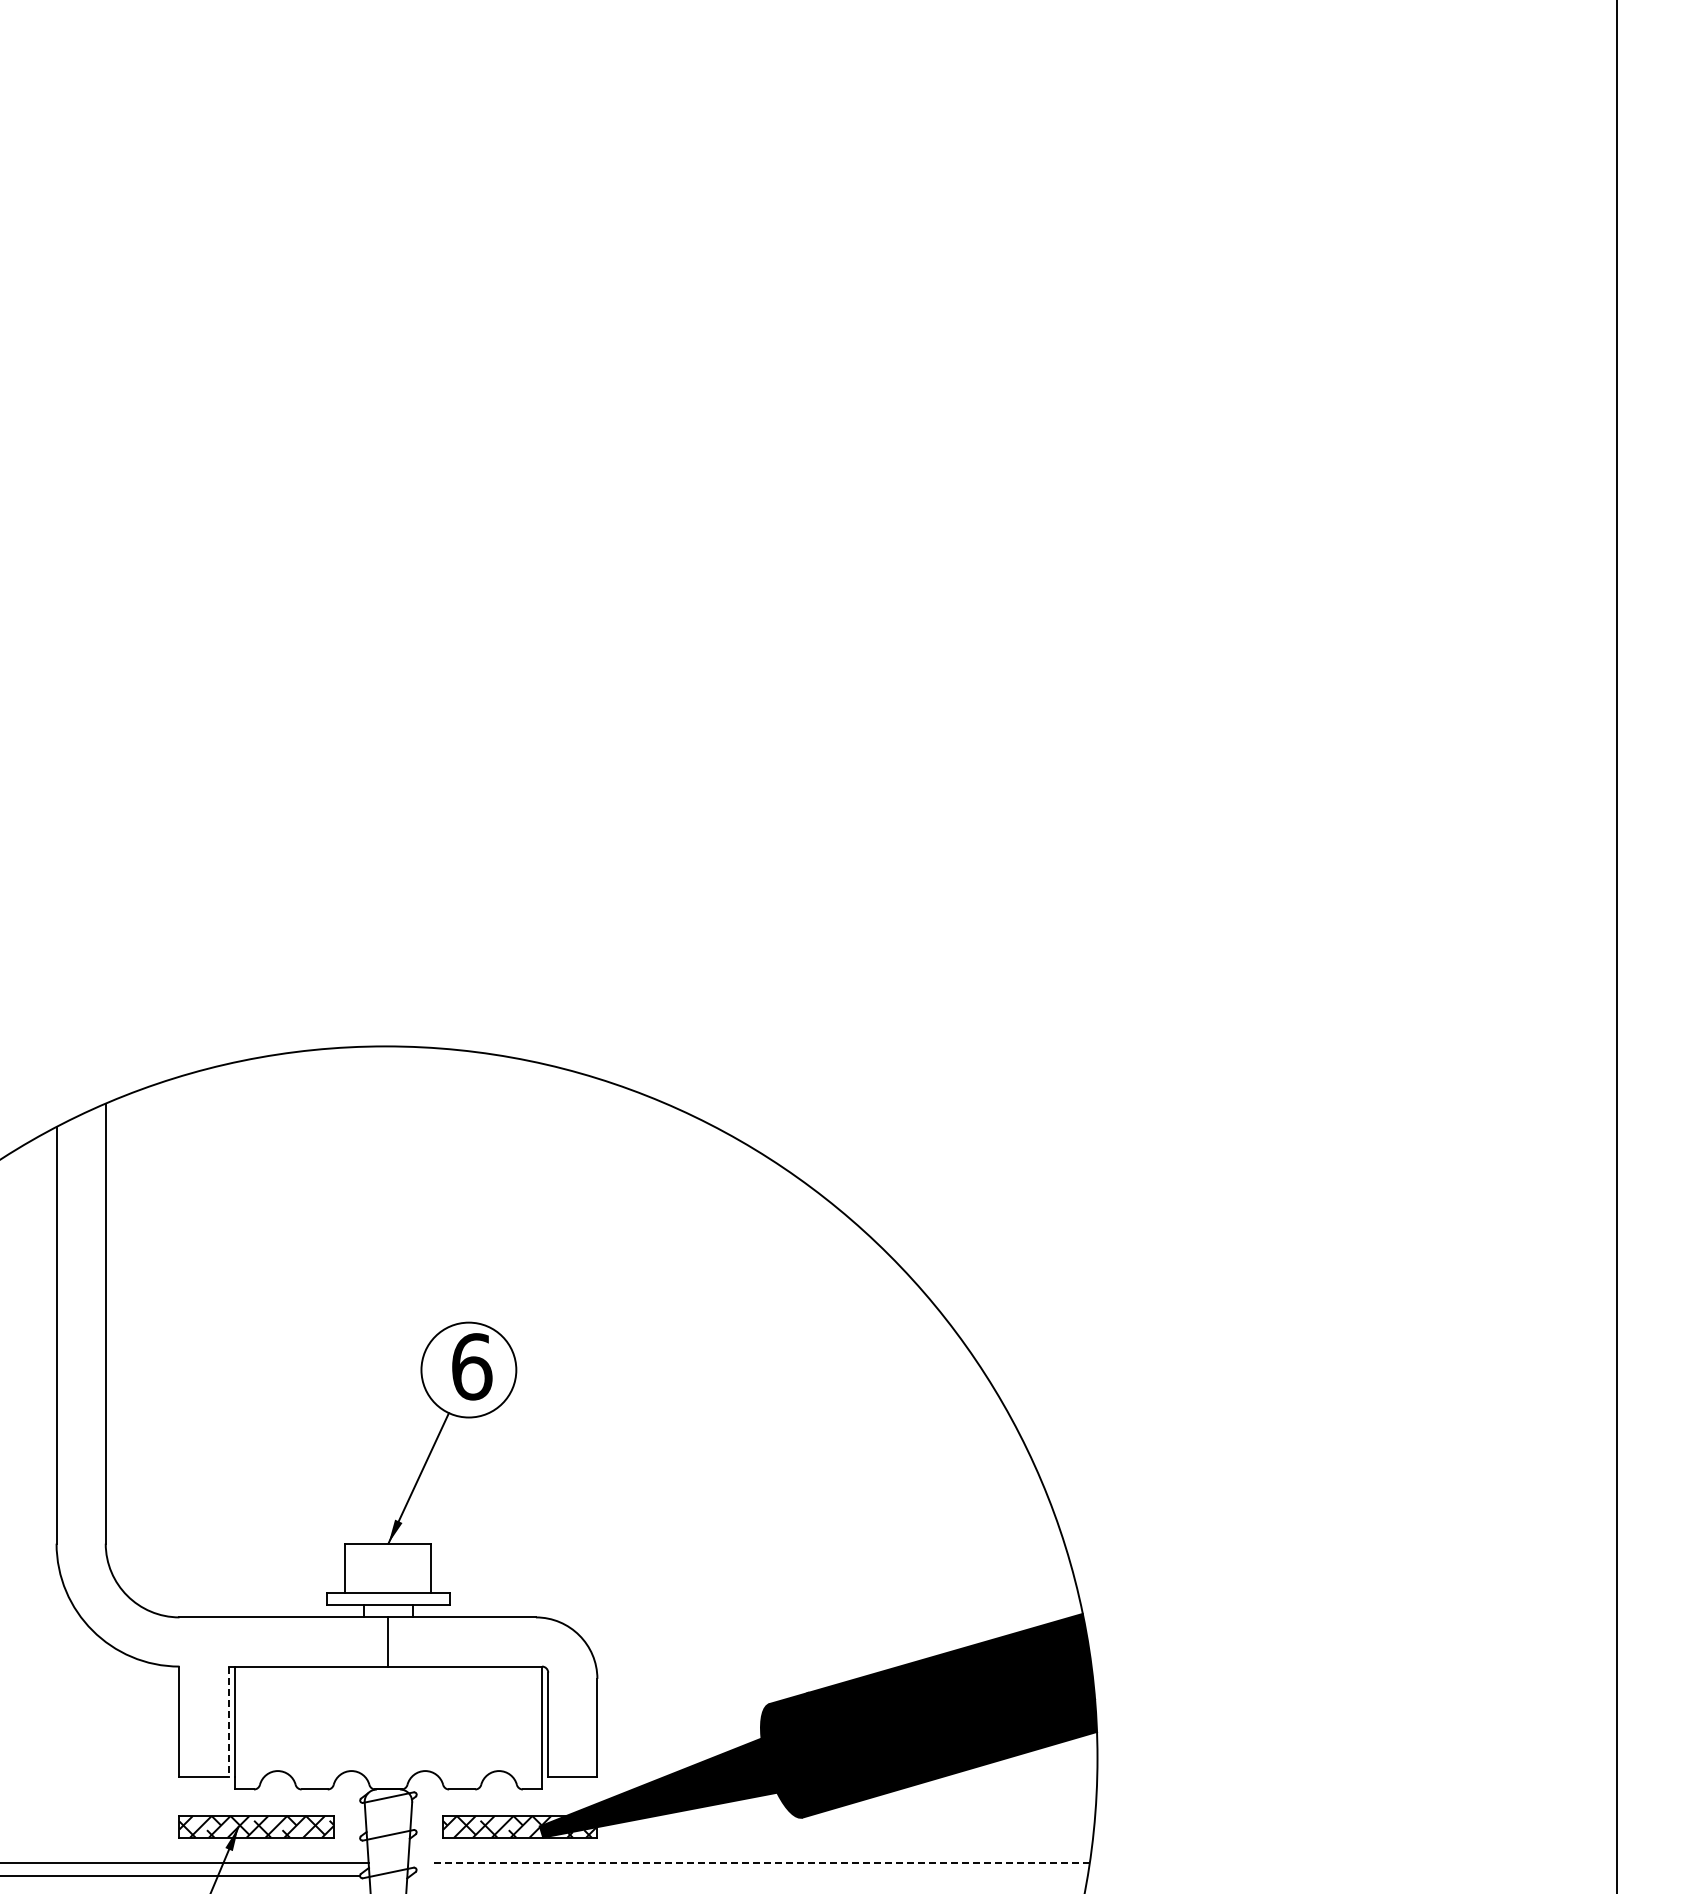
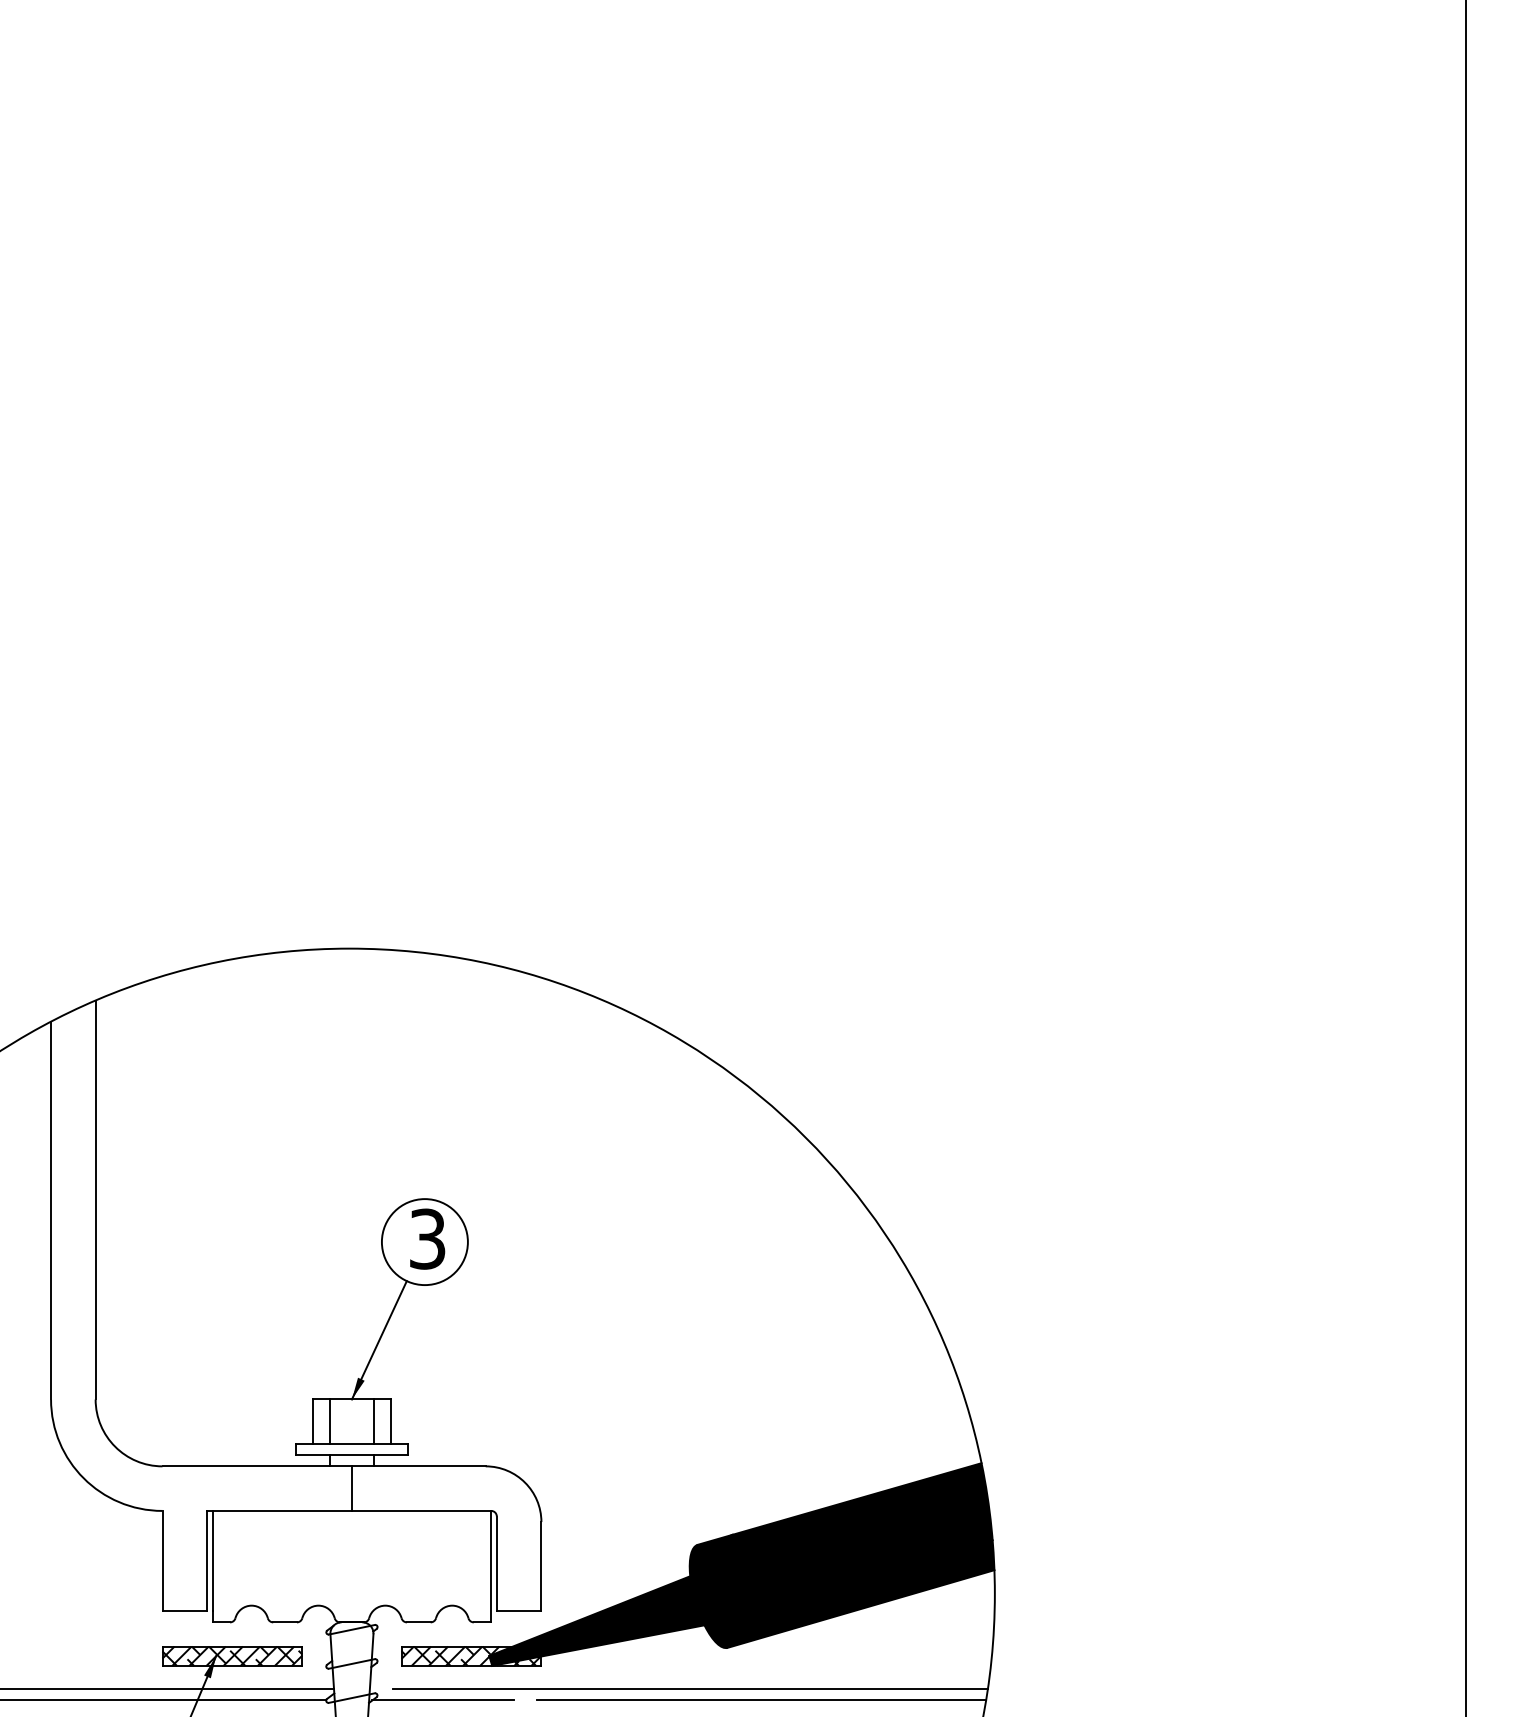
text: (472, 1366) -> (428, 1238), 6 -> 3
line: (363, 1567) -> (329, 1421), added
line: (413, 1567) -> (374, 1421), added
line: (228, 1722) -> (206, 1561), dashed -> solid
line: (761, 1863) -> (690, 1689), dashed -> solid
line: (488, 1875) -> (442, 1700), added
line: (839, 1875) -> (760, 1700), added

